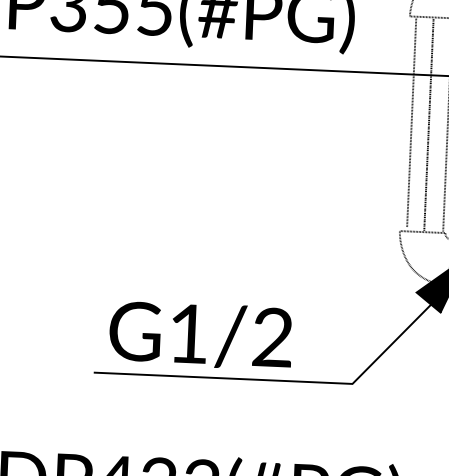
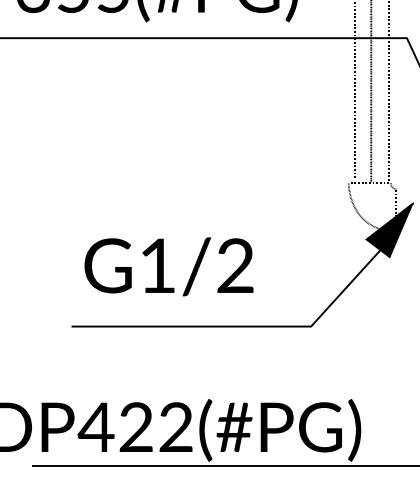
text: (200, 335) -> (168, 266), moved

